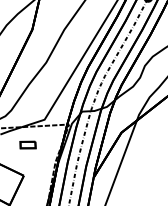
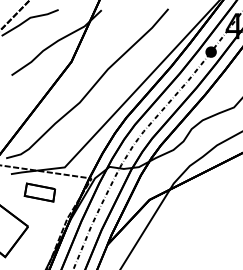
part: (27, 145) -> (39, 192), size x1.67

